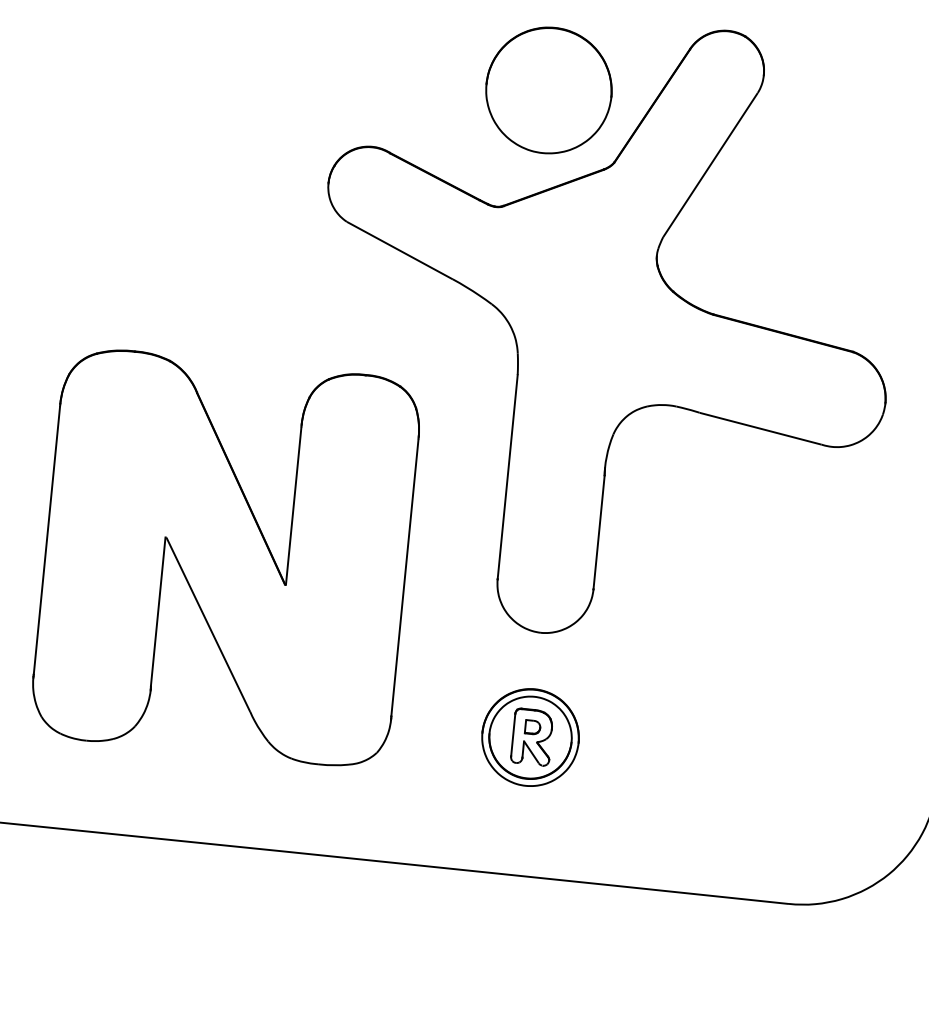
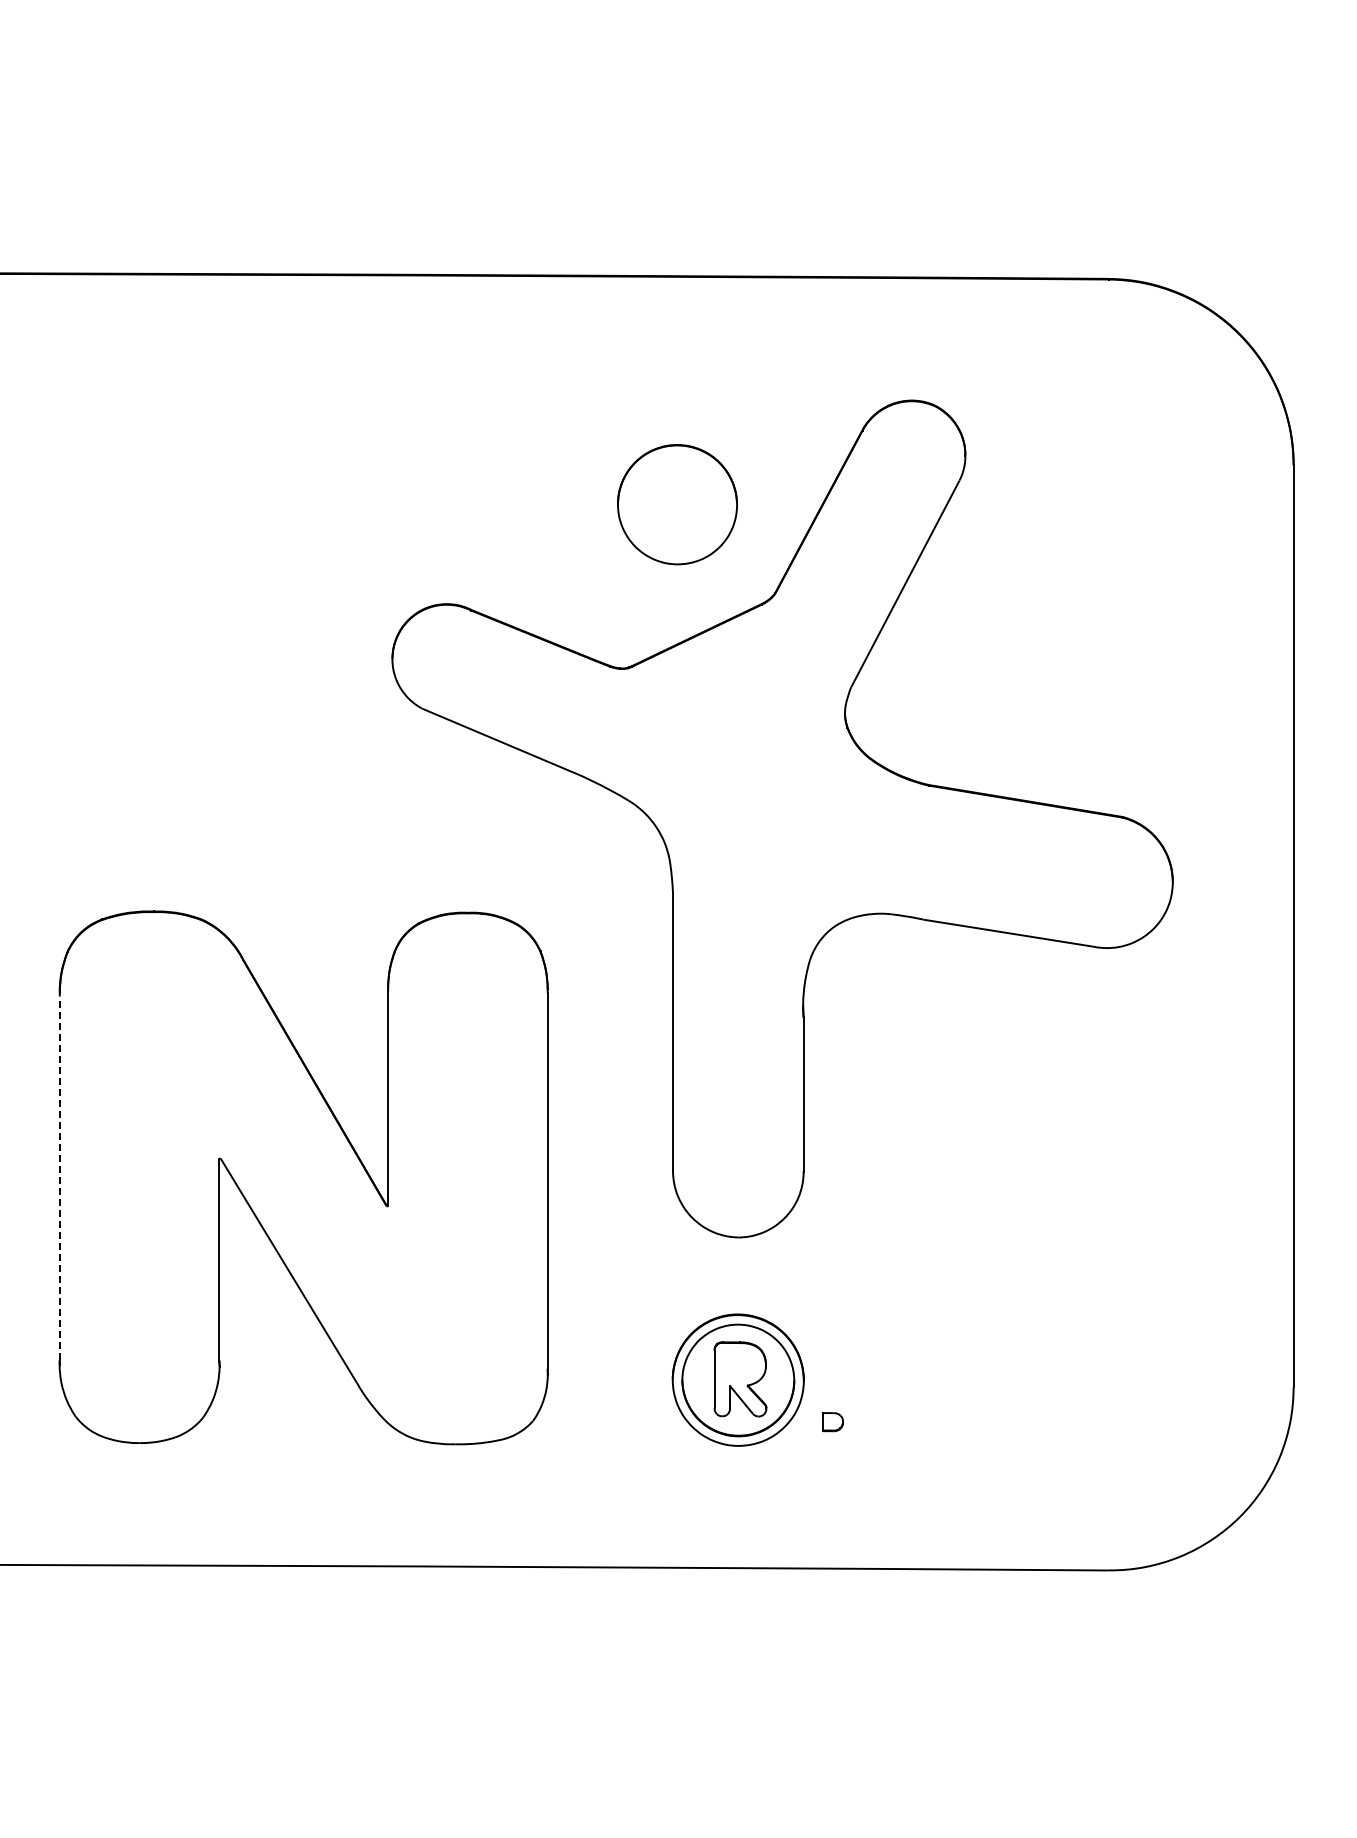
part: (548, 90) -> (677, 504), size x0.7
line: (46, 540) -> (59, 1178), solid -> dashed
part: (532, 727) -> (832, 1422), moved

